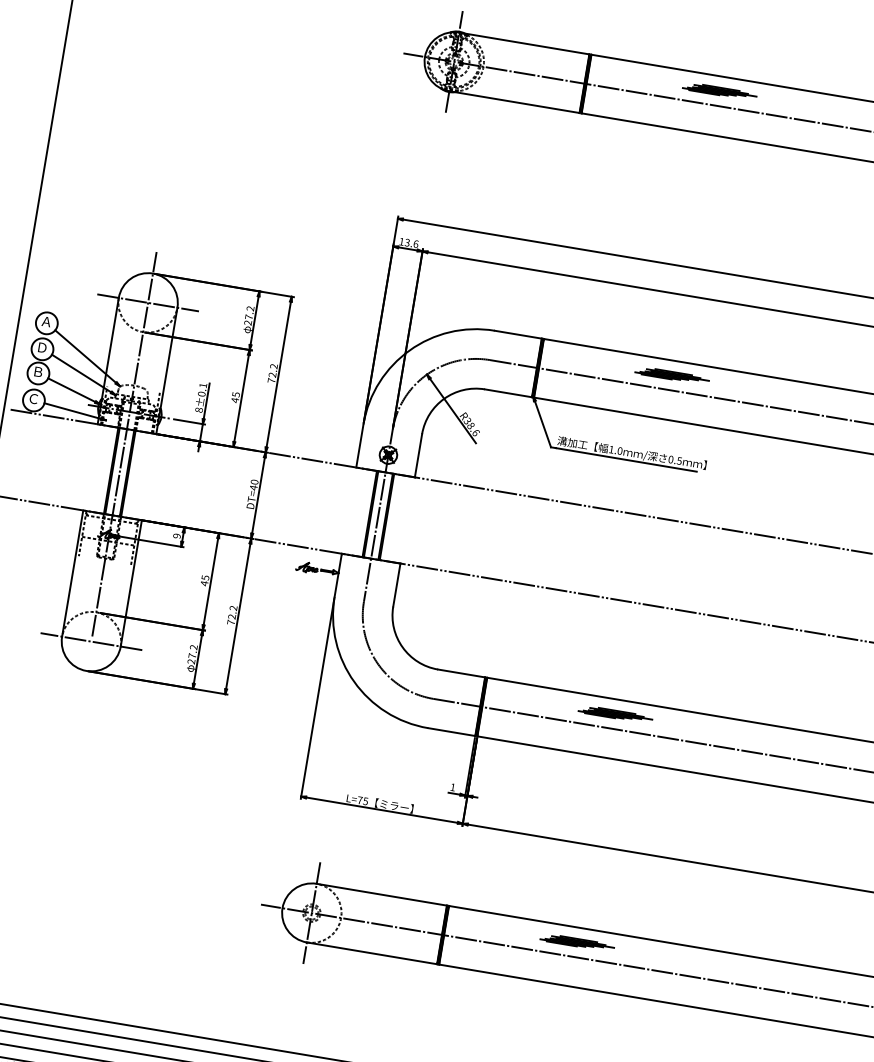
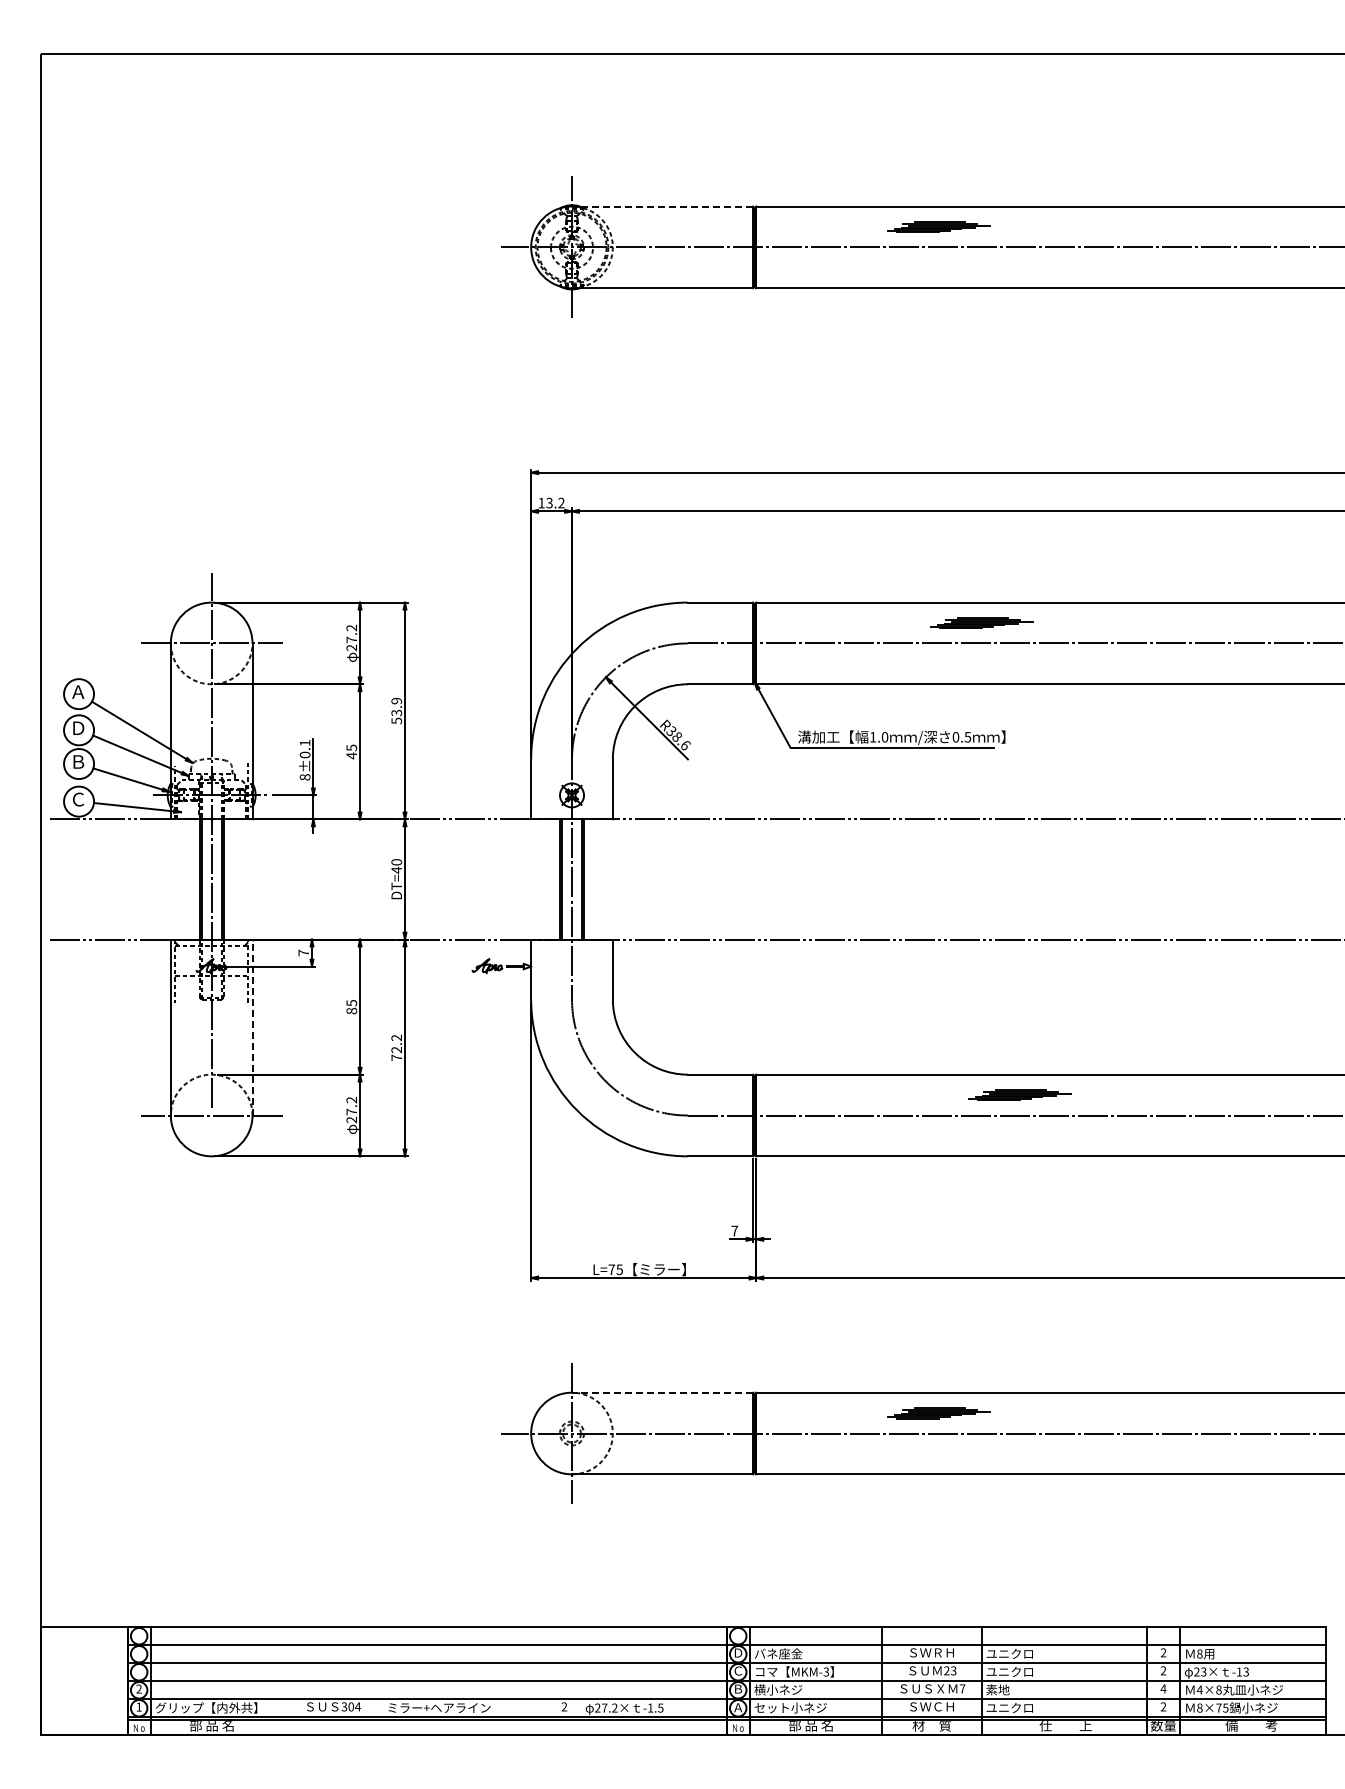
line: (524, 43) -> (662, 206), solid -> dashed
text: (416, 243) -> (561, 502), 13.6 -> 13.2
text: (272, 373) -> (396, 710), 72.2 -> 53.9
part: (672, 375) -> (981, 622), moved
text: (176, 535) -> (303, 952), 9 -> 7
line: (131, 583) -> (252, 1027), solid -> dashed
text: (204, 583) -> (351, 1010), 45 -> 85
part: (615, 713) -> (1019, 1094), moved
text: (452, 786) -> (734, 1230), 1 -> 7
line: (381, 894) -> (662, 1392), solid -> dashed

